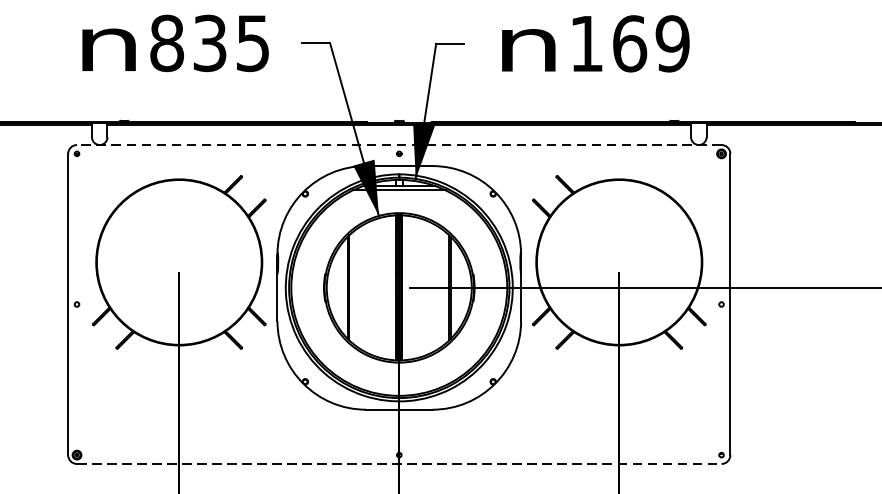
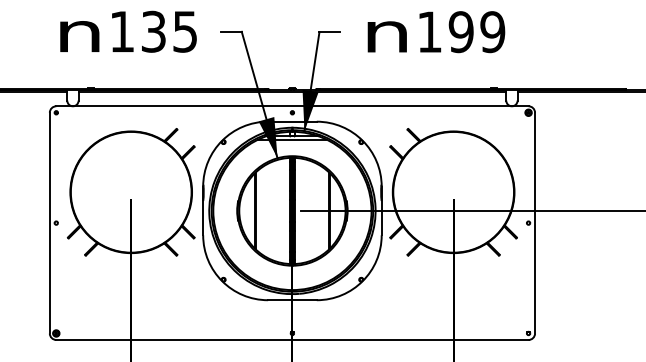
text: (167, 42) -> (122, 31), 835 -> 135
text: (628, 44) -> (460, 32), 169 -> 199
line: (398, 145) -> (291, 106), dashed -> solid
line: (399, 463) -> (292, 339), dashed -> solid

